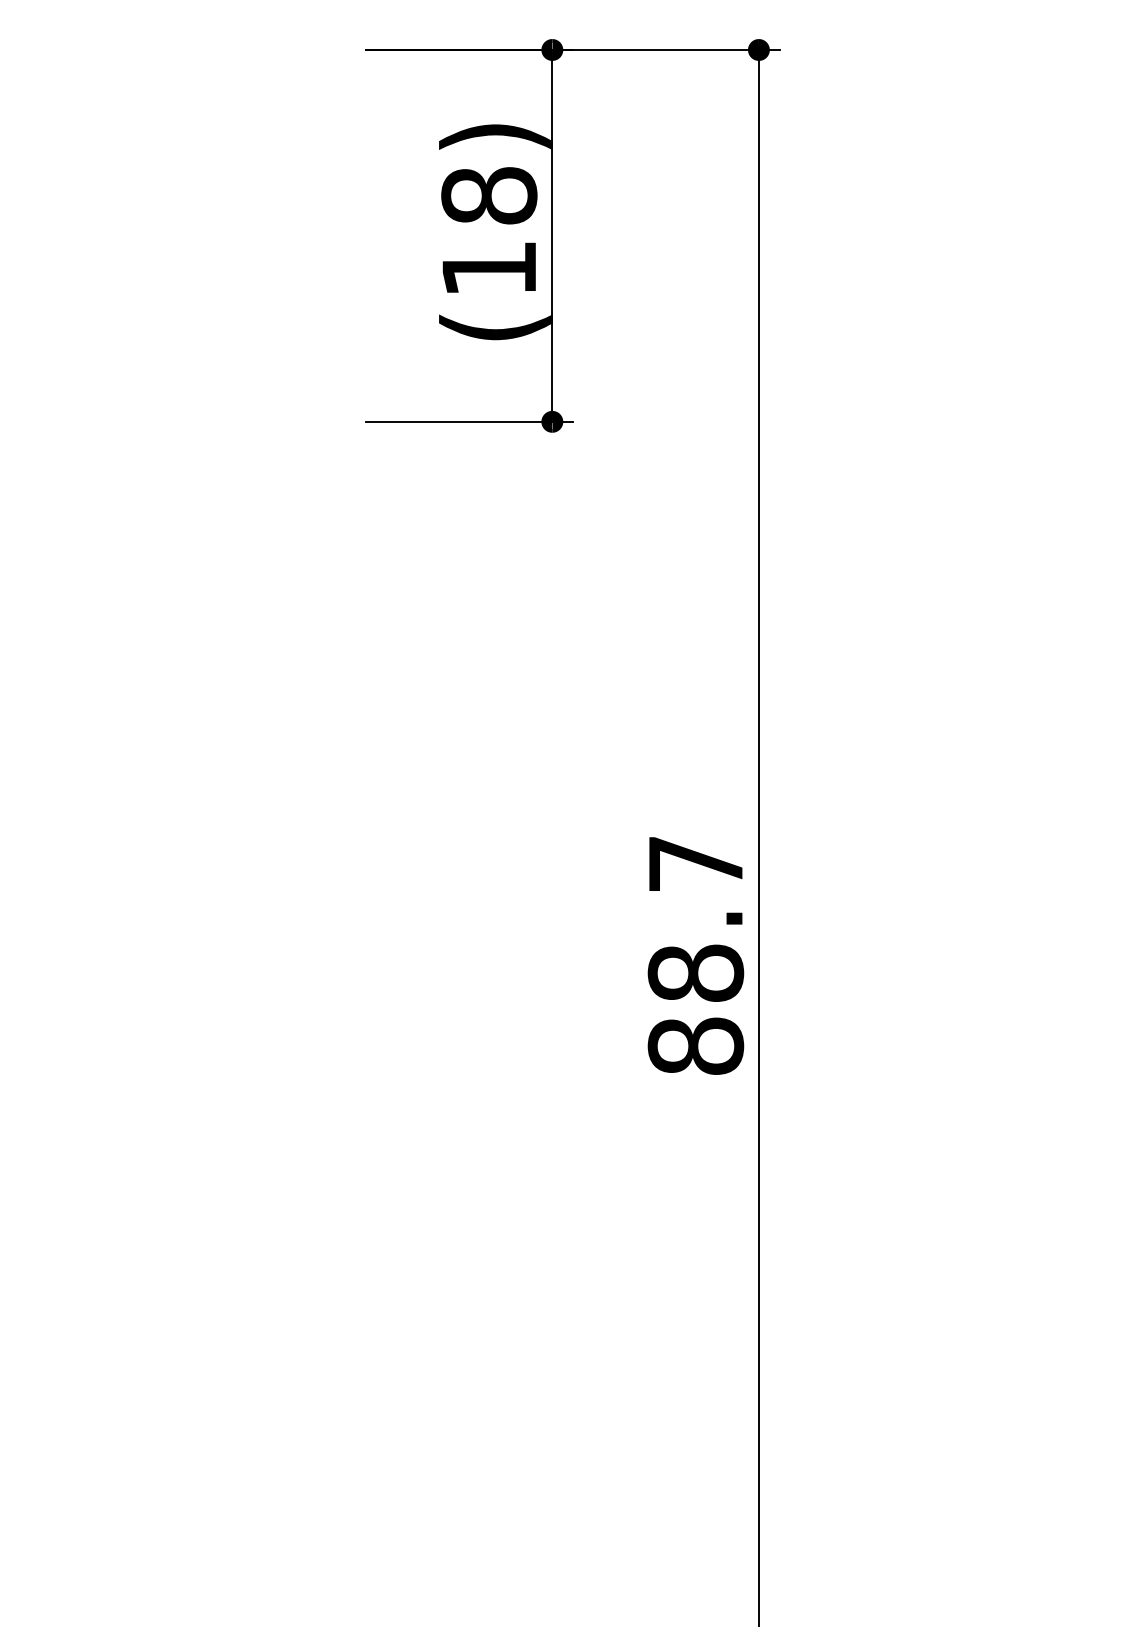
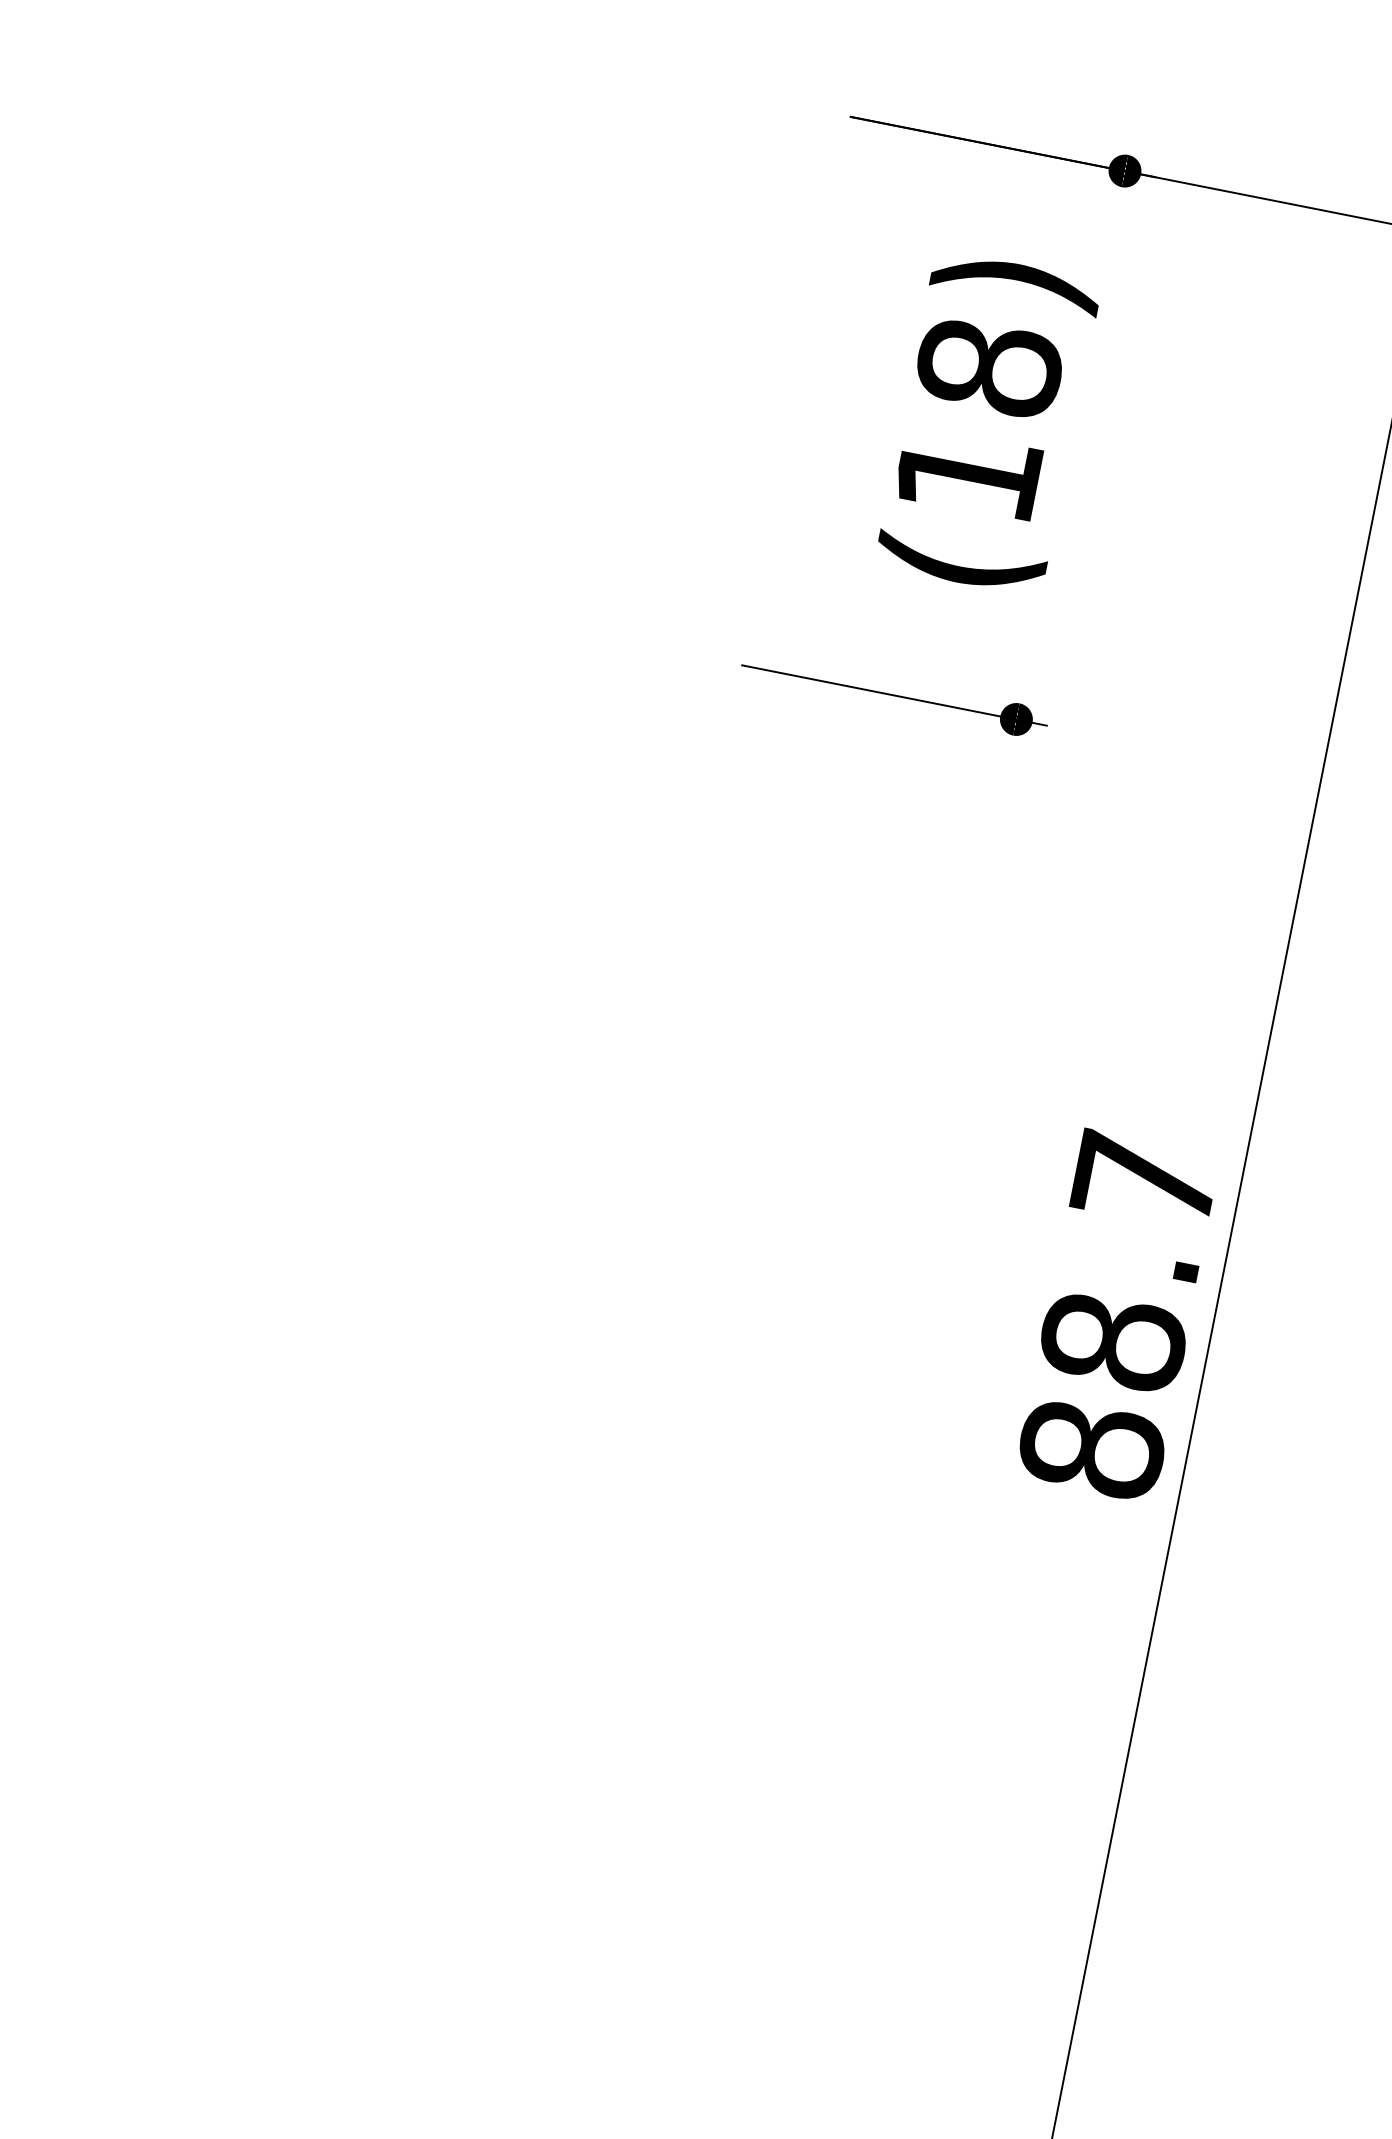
line: (552, 235) -> (1071, 444), removed
text: (695, 955) -> (1117, 1315), moved

